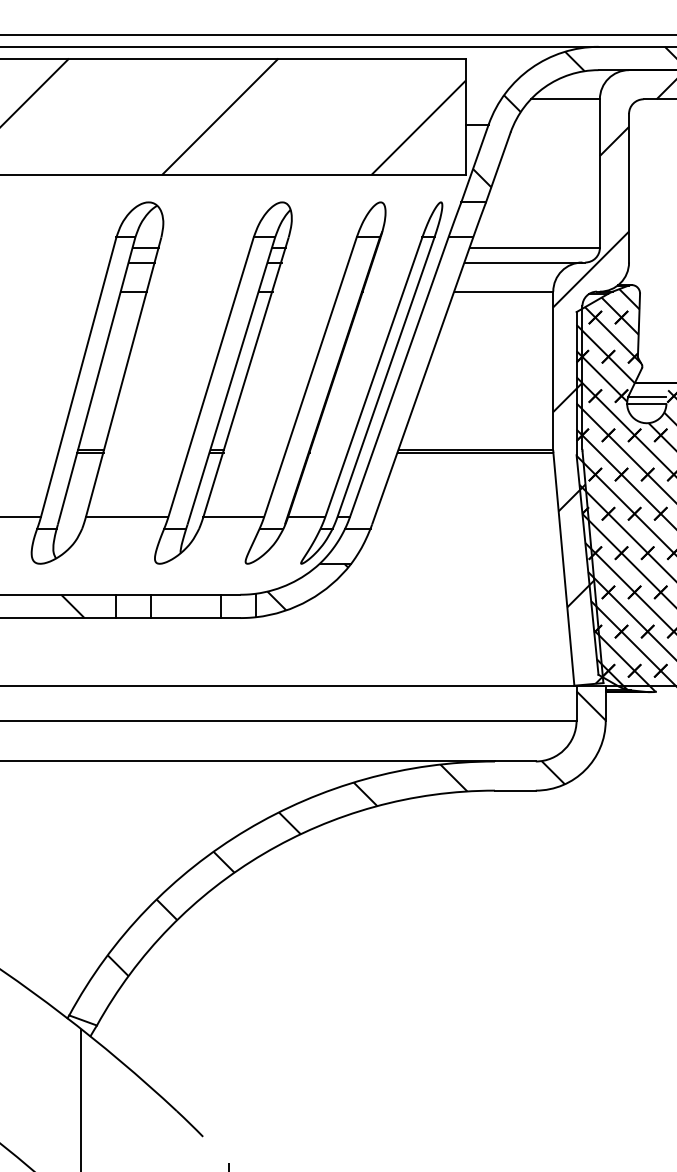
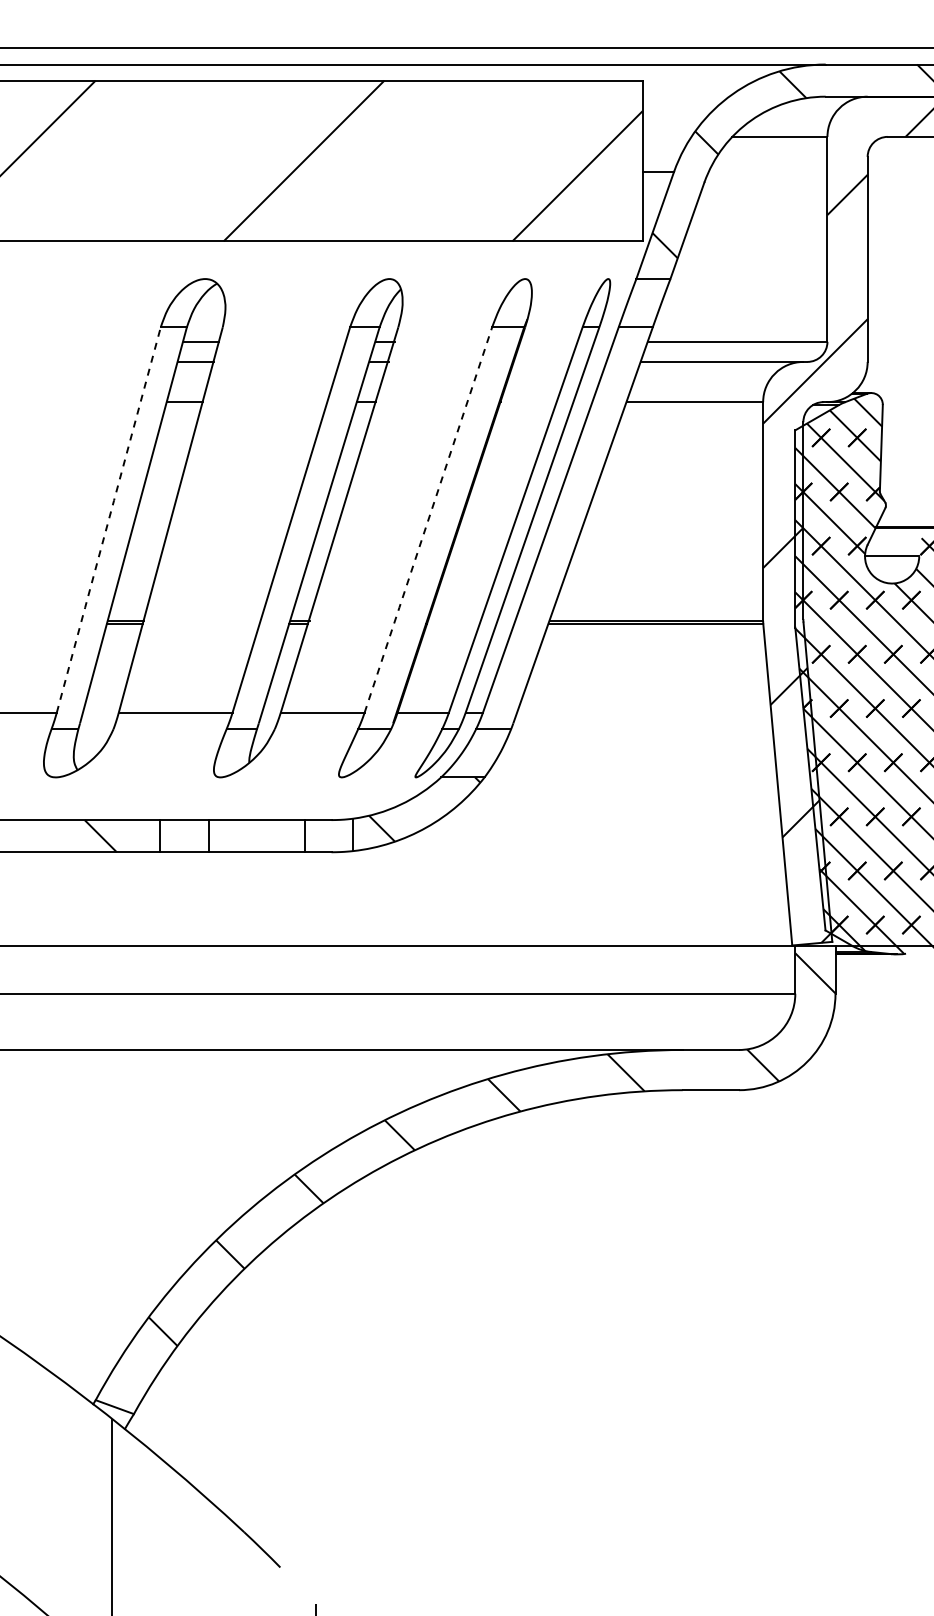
line: (78, 376) -> (108, 519), solid -> dashed
line: (310, 376) -> (428, 519), solid -> dashed
line: (647, 397) -> (892, 547), removed

